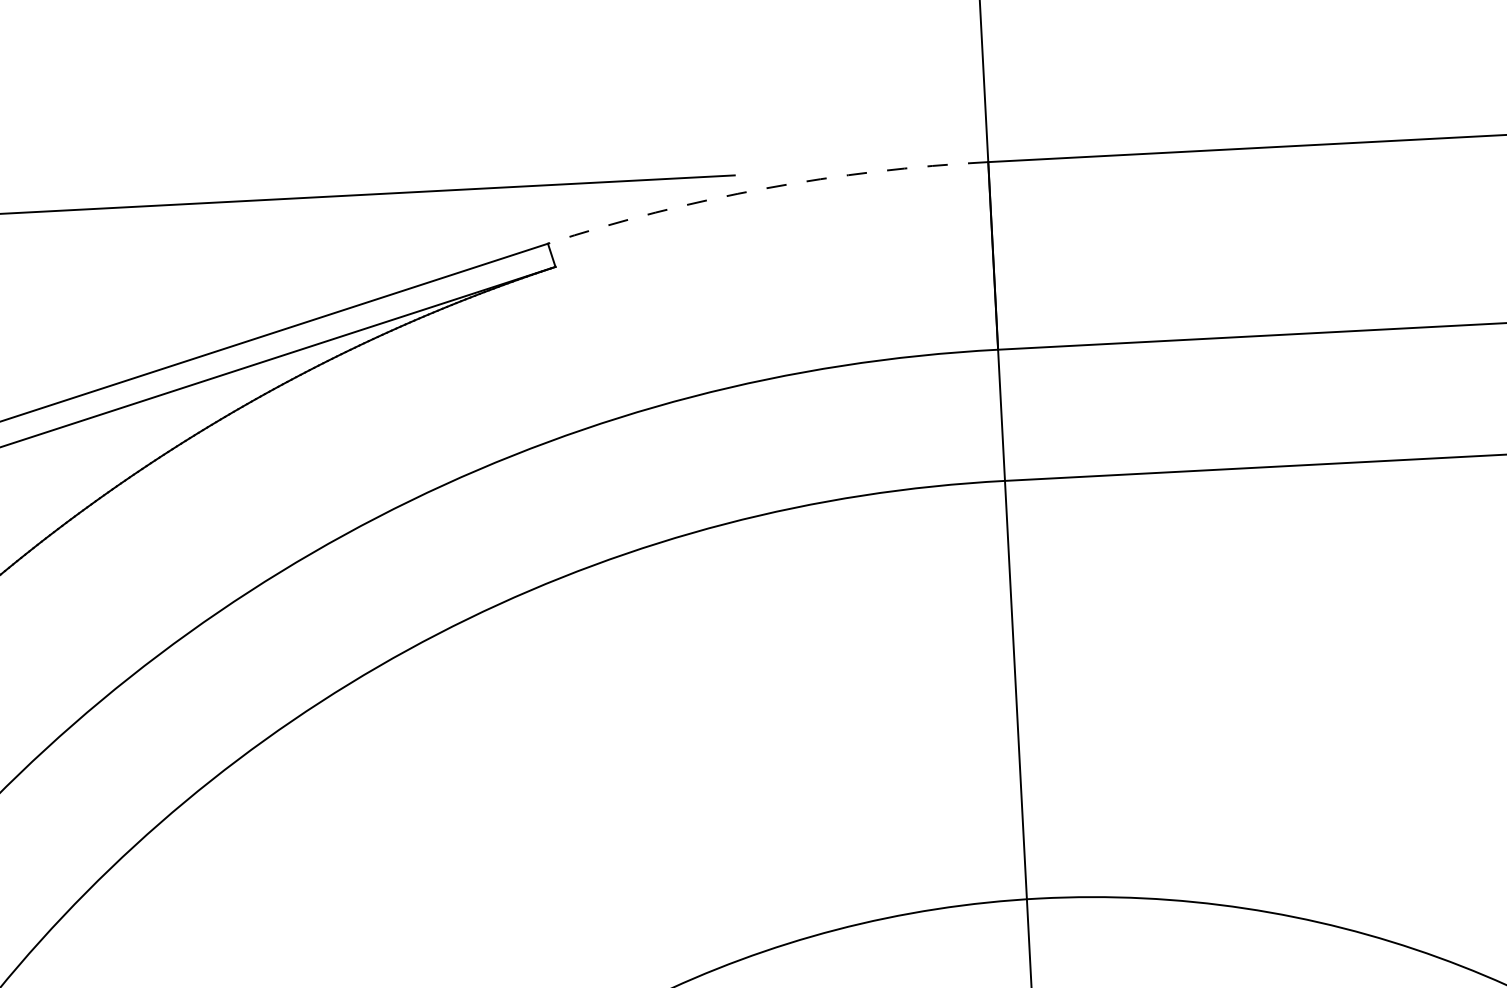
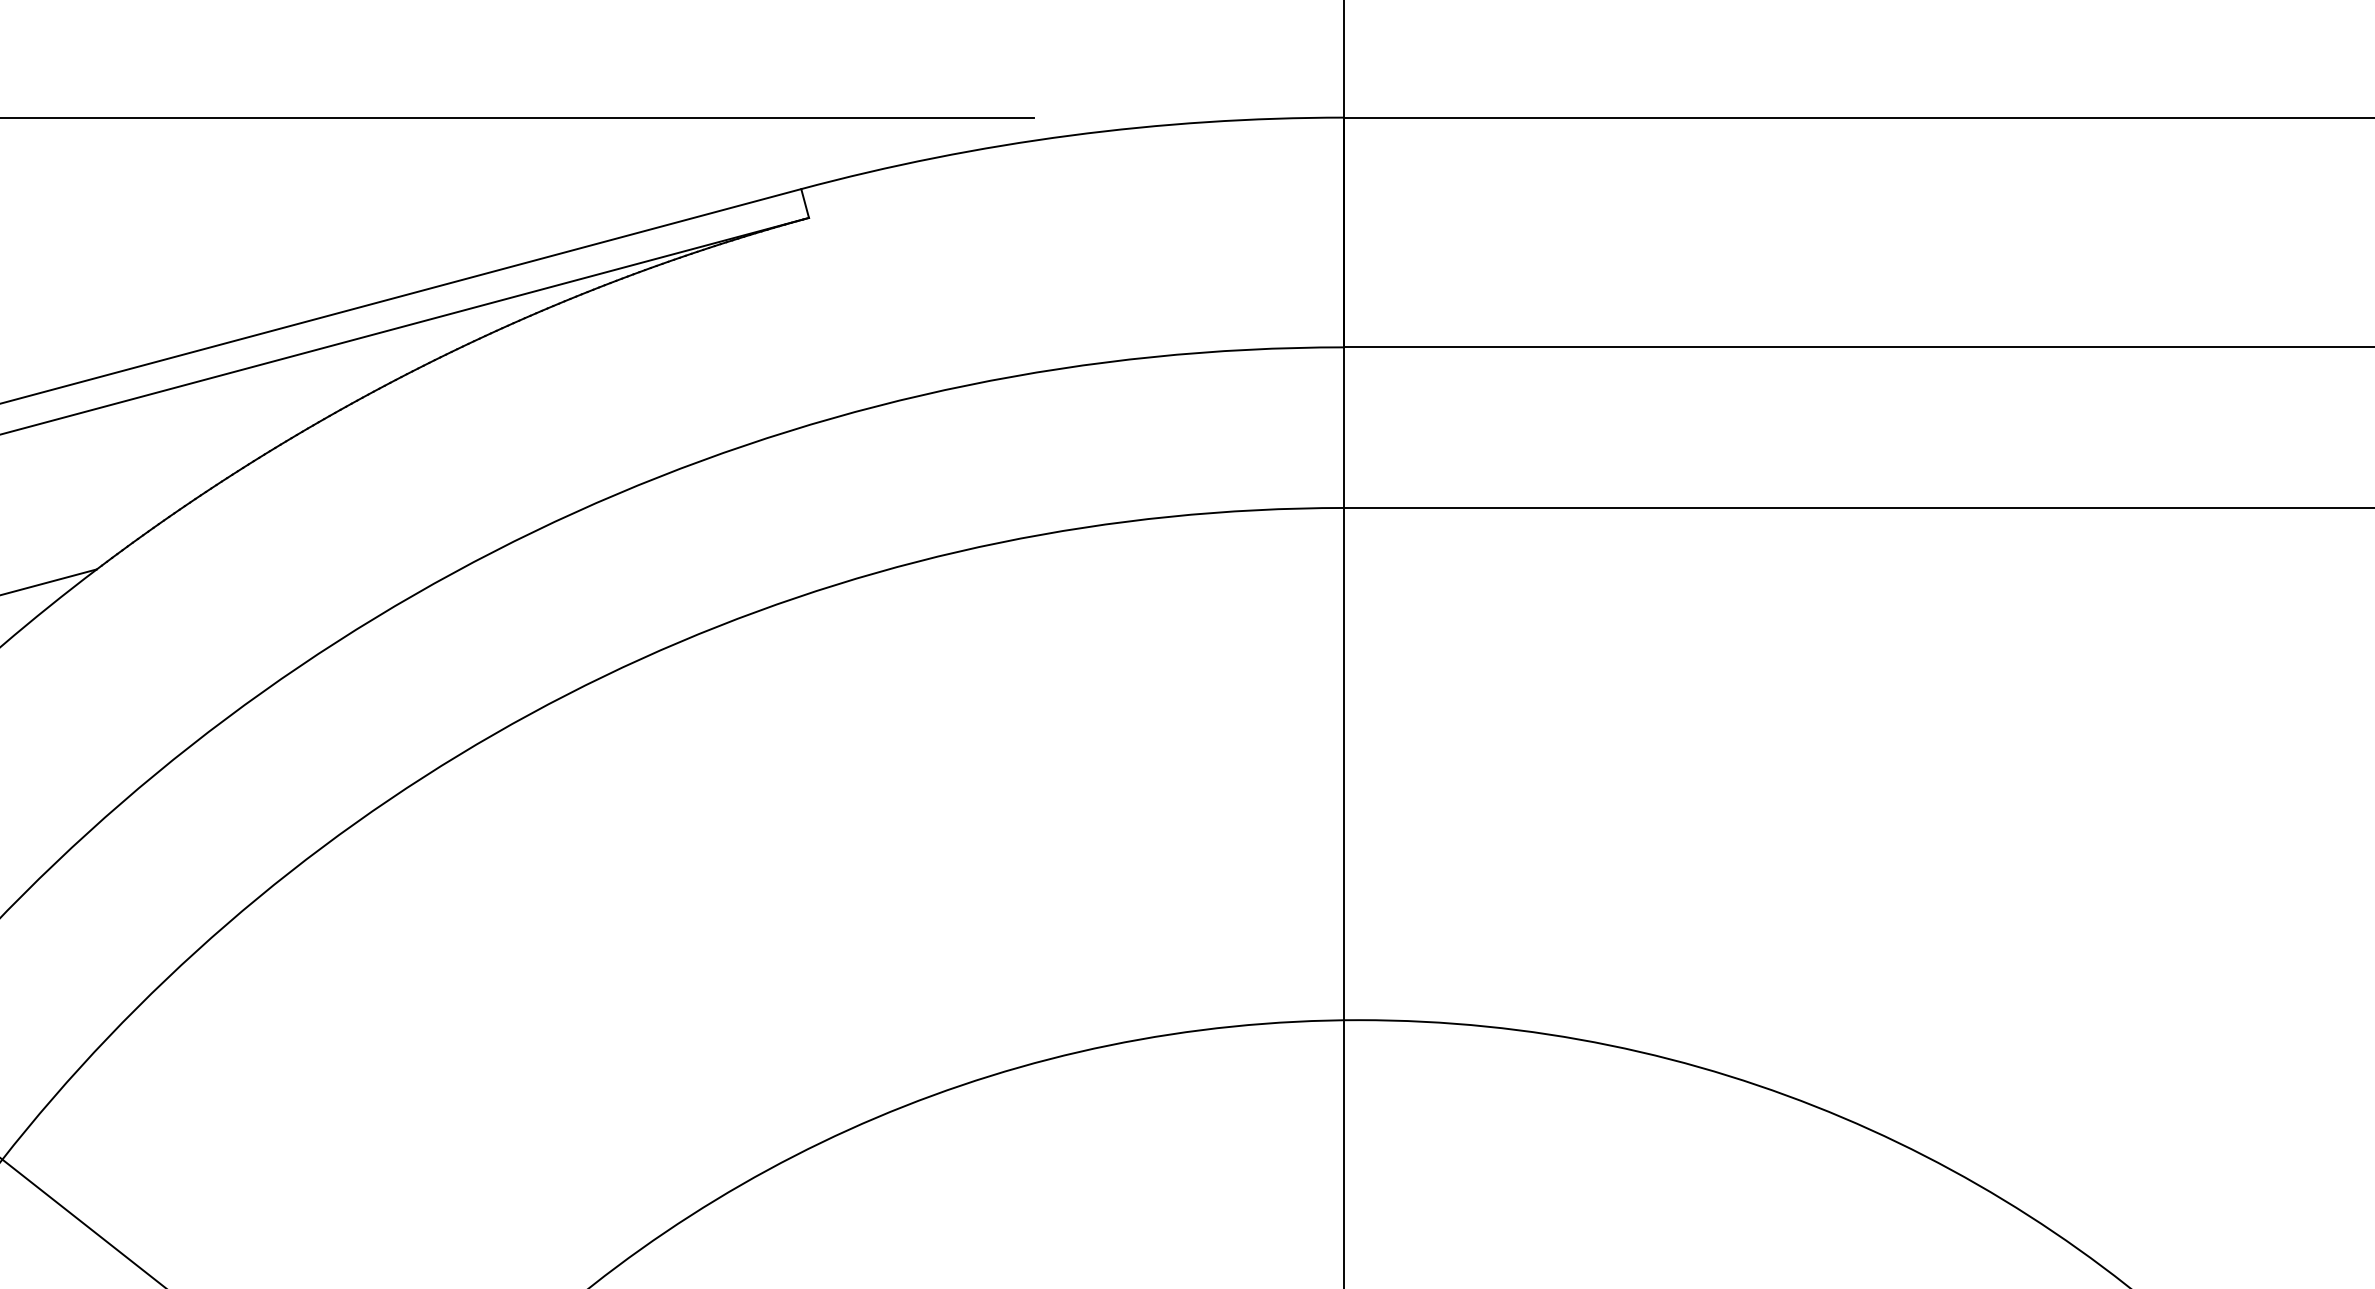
arc: (765, 188) -> (1070, 135), dashed -> solid

